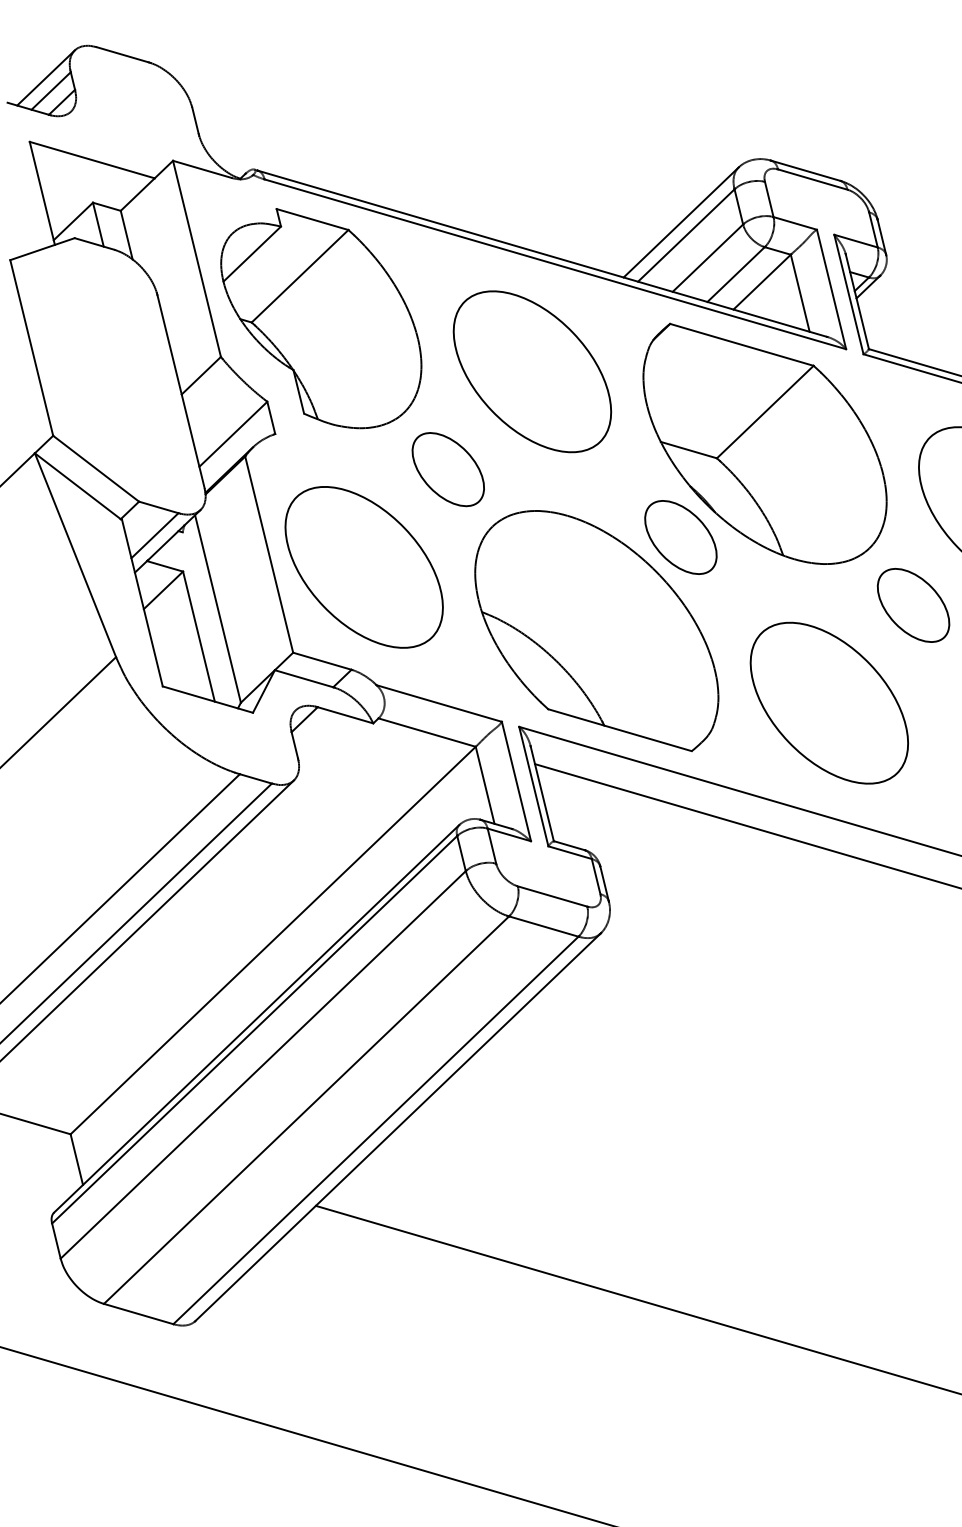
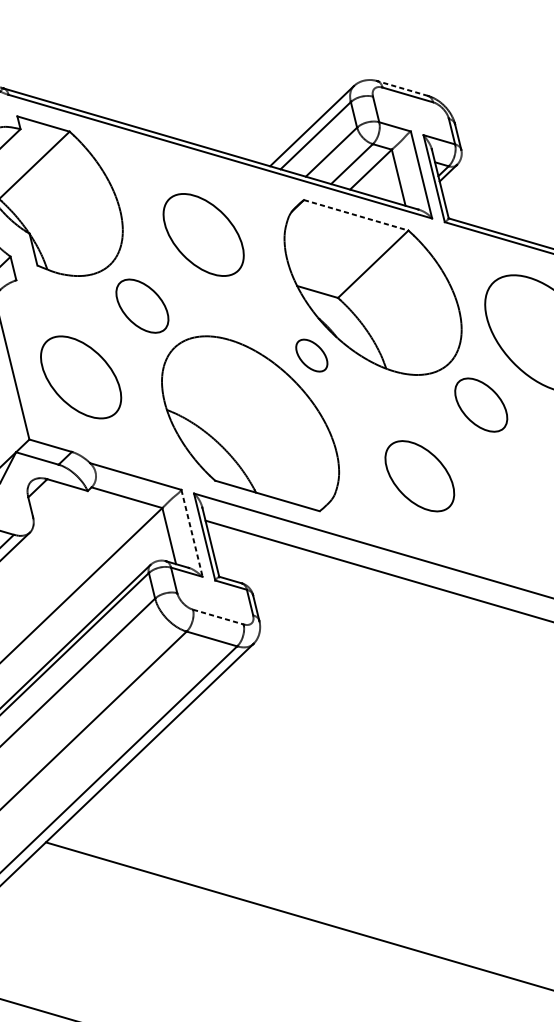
line: (805, 170) -> (402, 88), solid -> dashed
line: (741, 344) -> (355, 215), solid -> dashed
part: (532, 371) -> (203, 234), size x0.7
part: (680, 537) -> (311, 355), size x0.6
part: (363, 567) -> (80, 377), size x0.7
part: (828, 702) -> (419, 475), size x0.6
line: (516, 782) -> (192, 534), solid -> dashed
line: (553, 896) -> (219, 617), solid -> dashed

